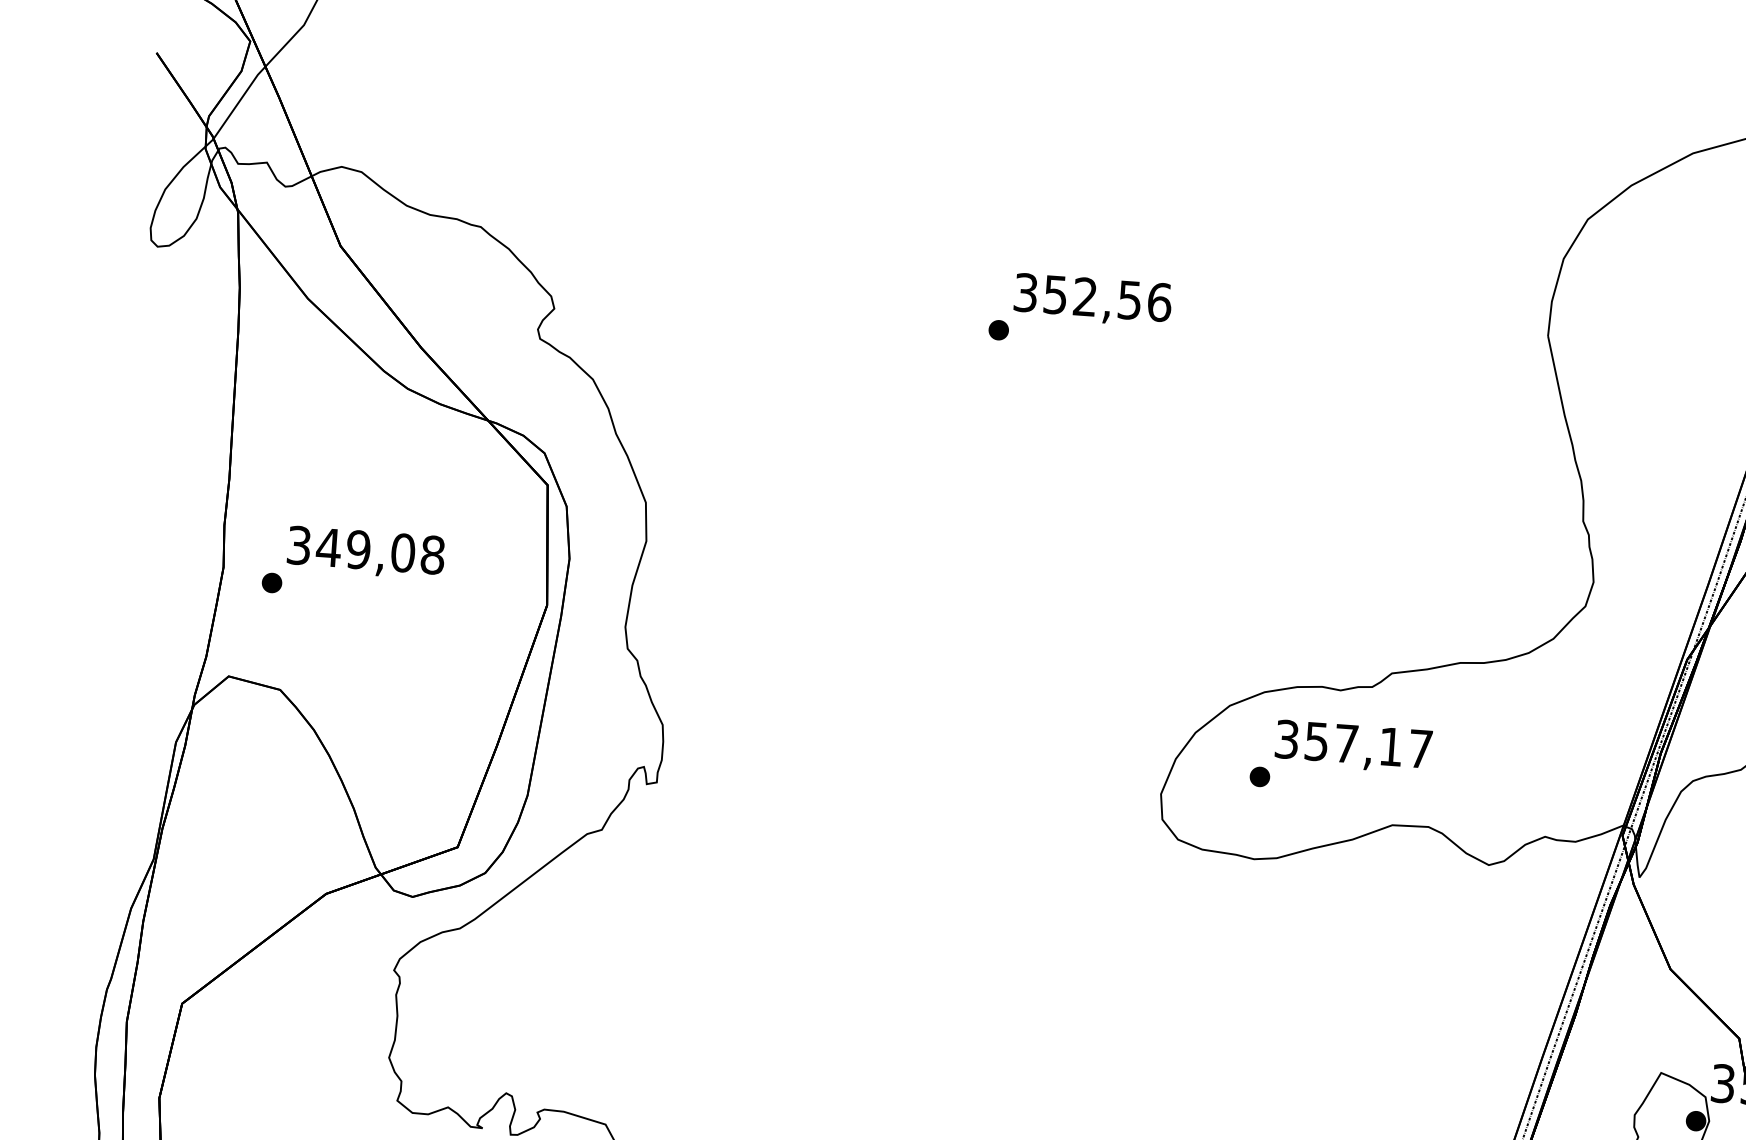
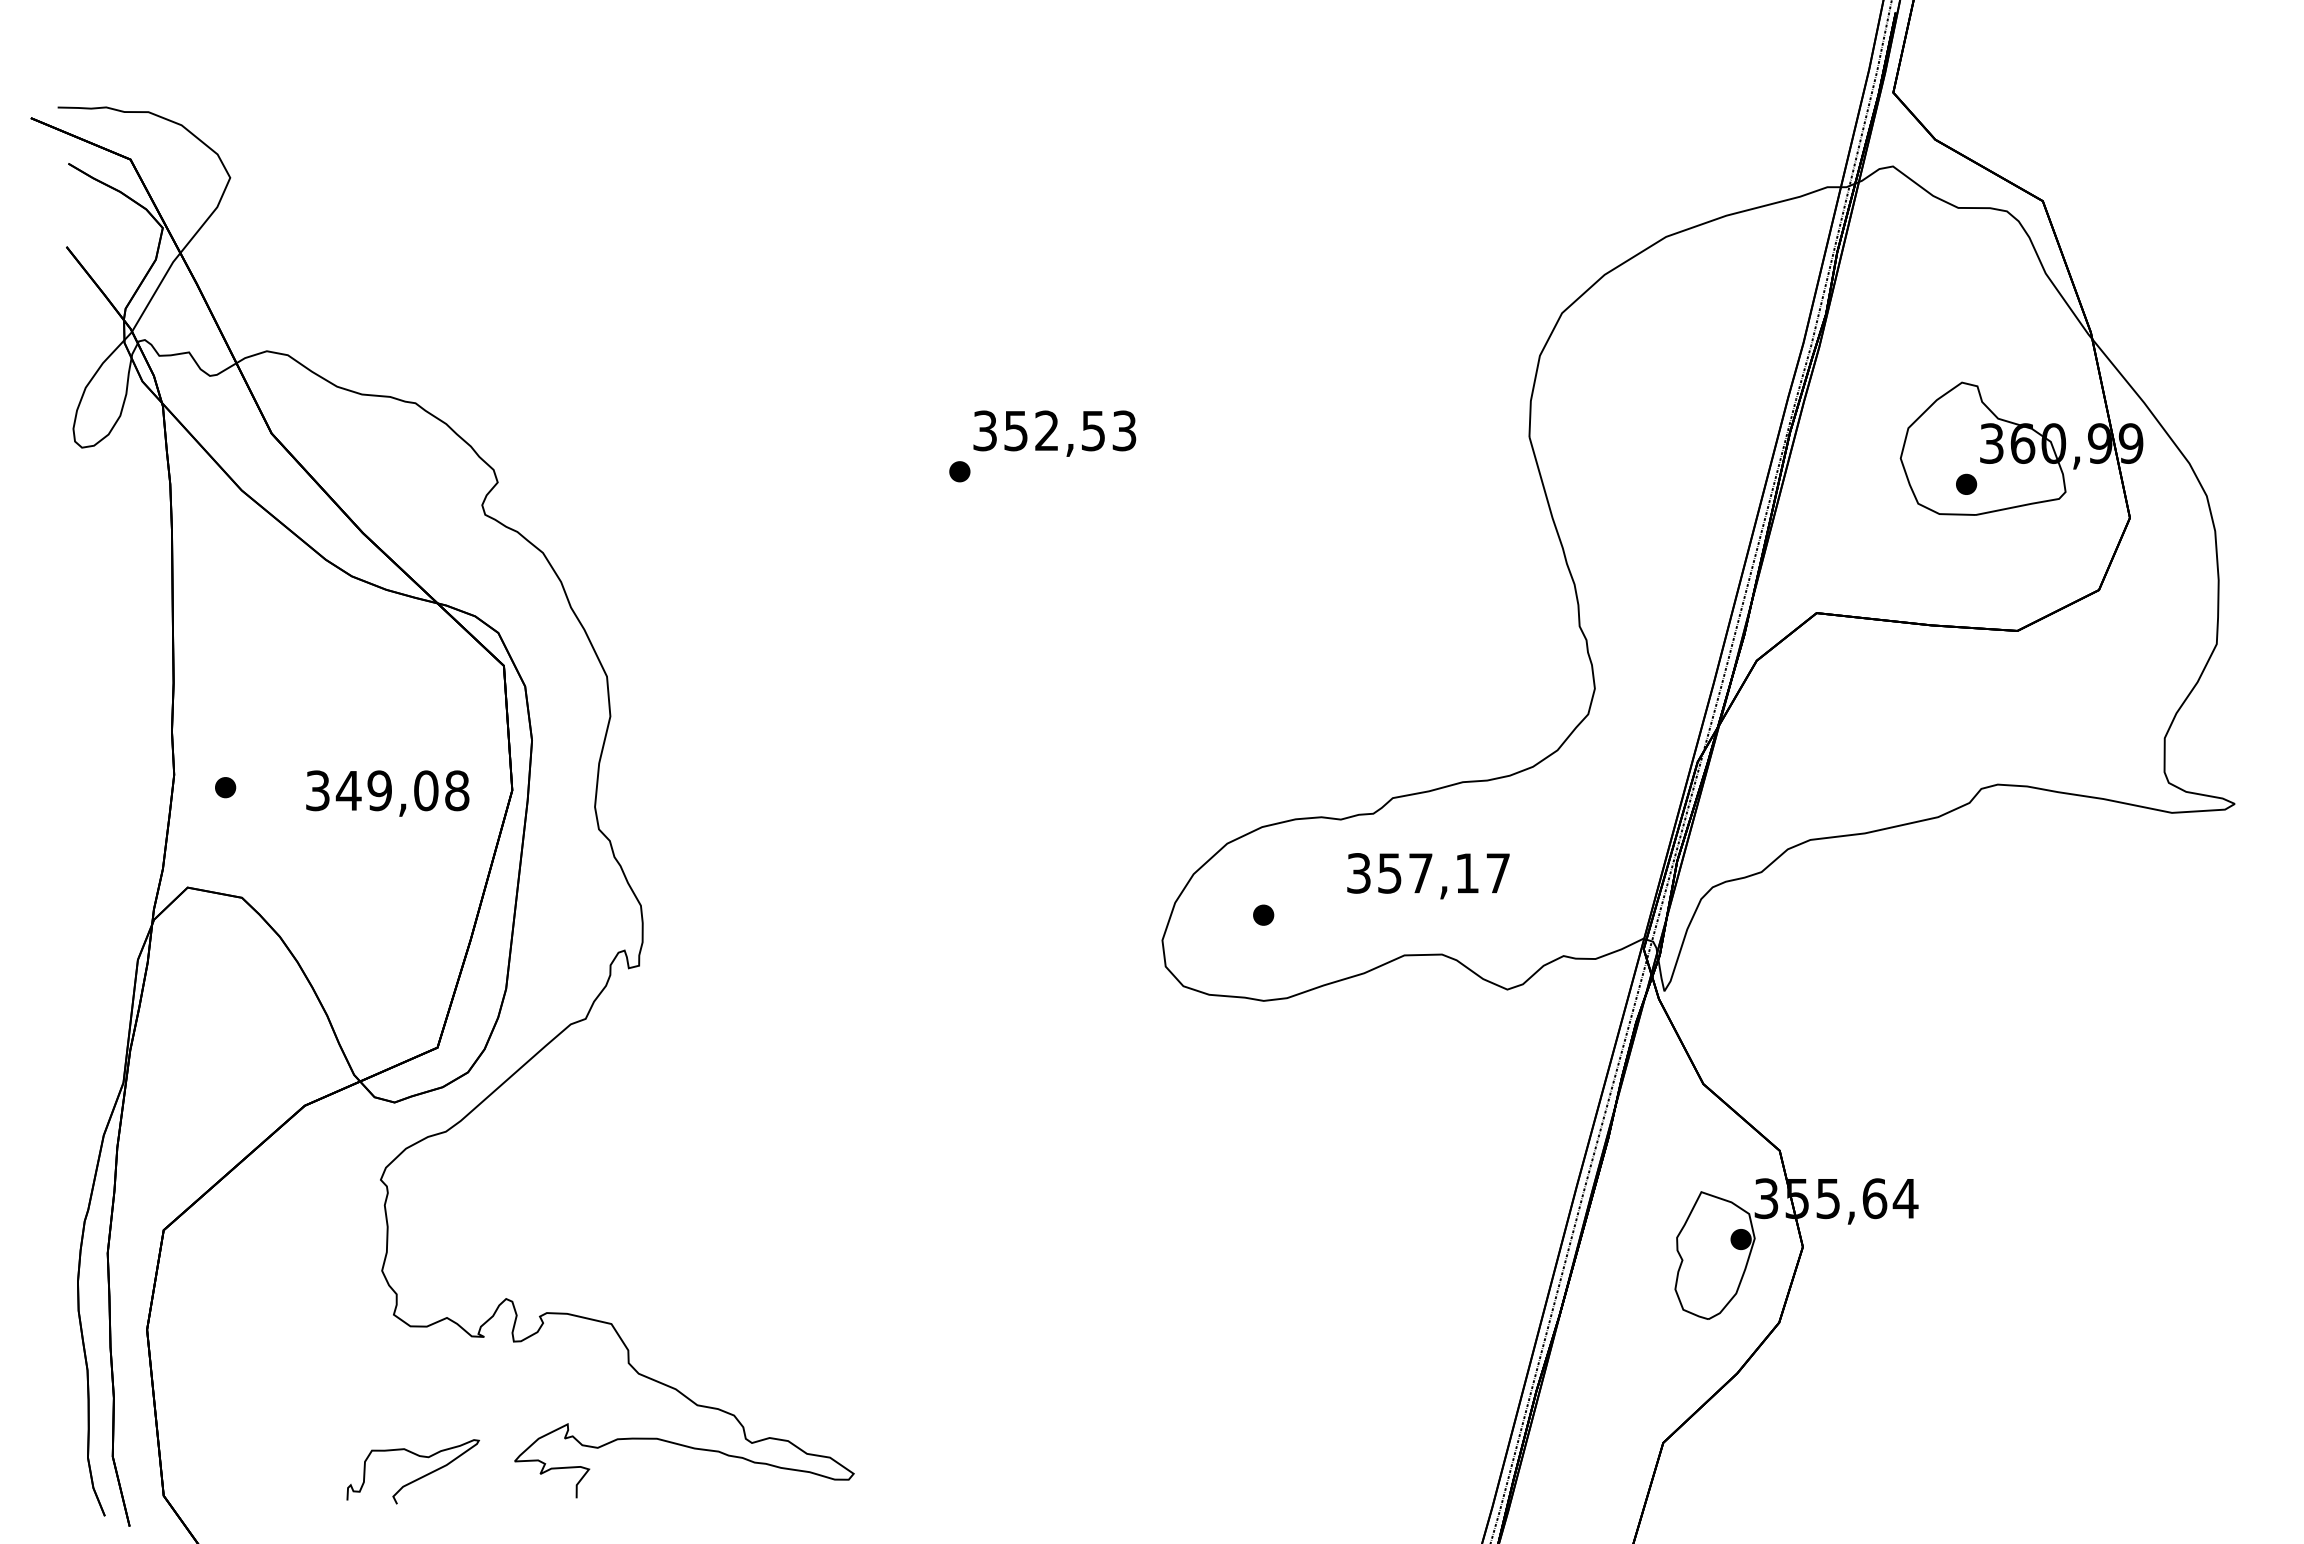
text: (1159, 301) -> (1124, 430), 352,56 -> 352,53
text: (365, 552) -> (387, 793), moved
text: (1353, 747) -> (1428, 876), moved

